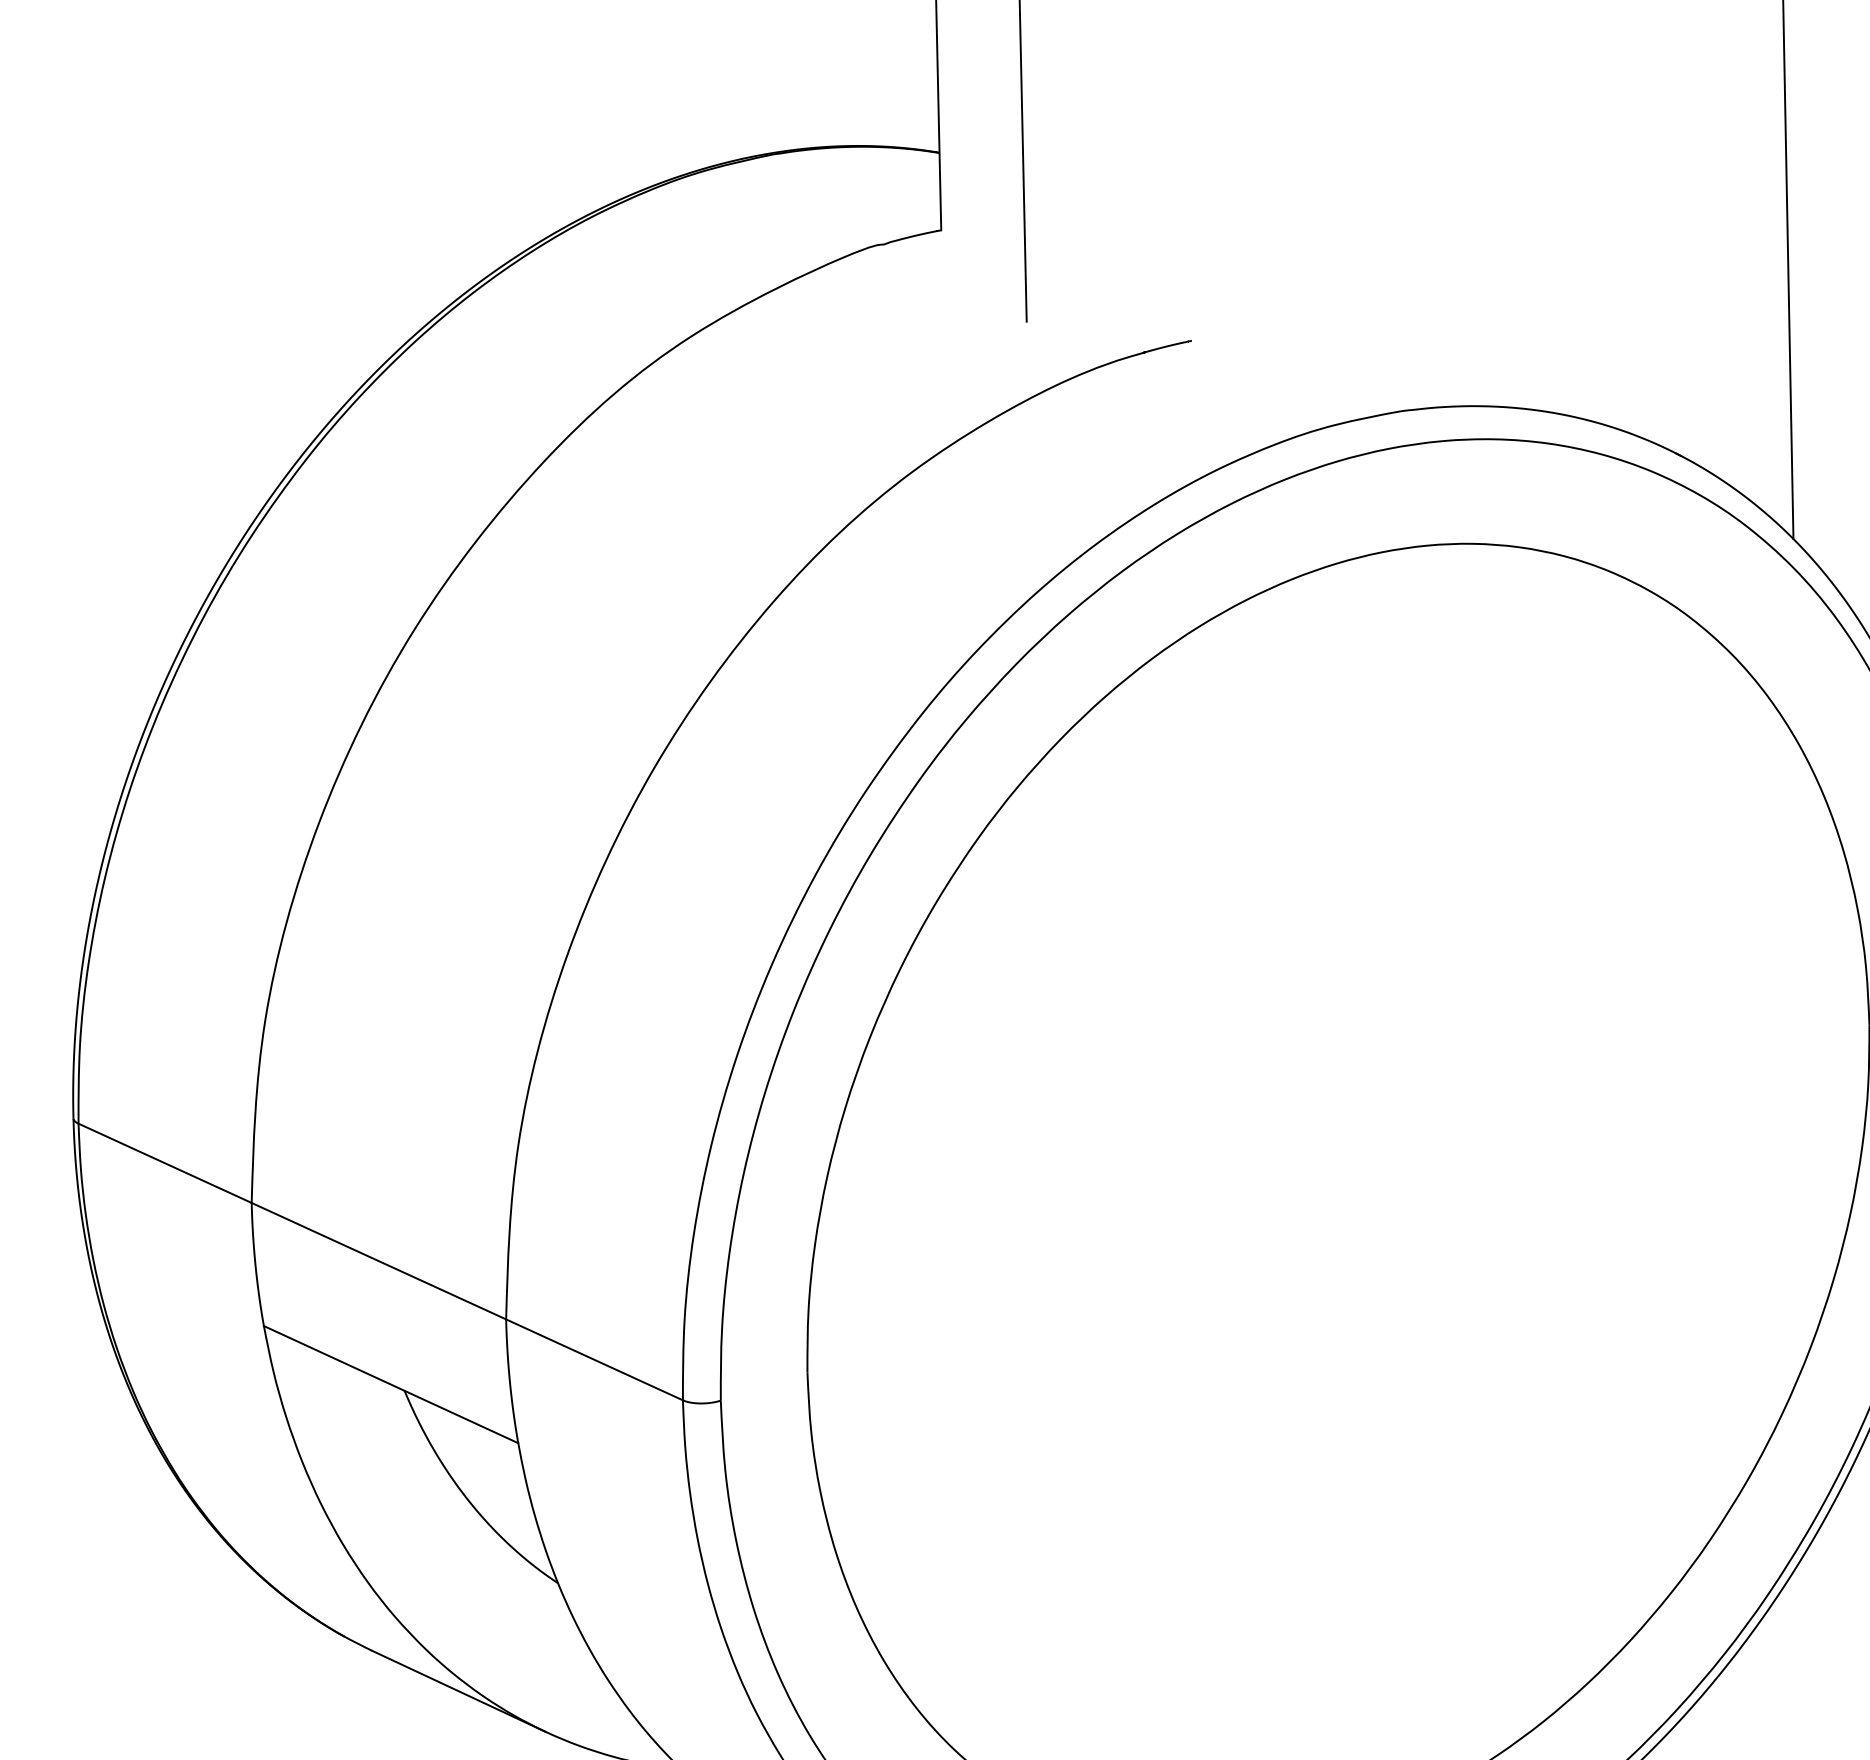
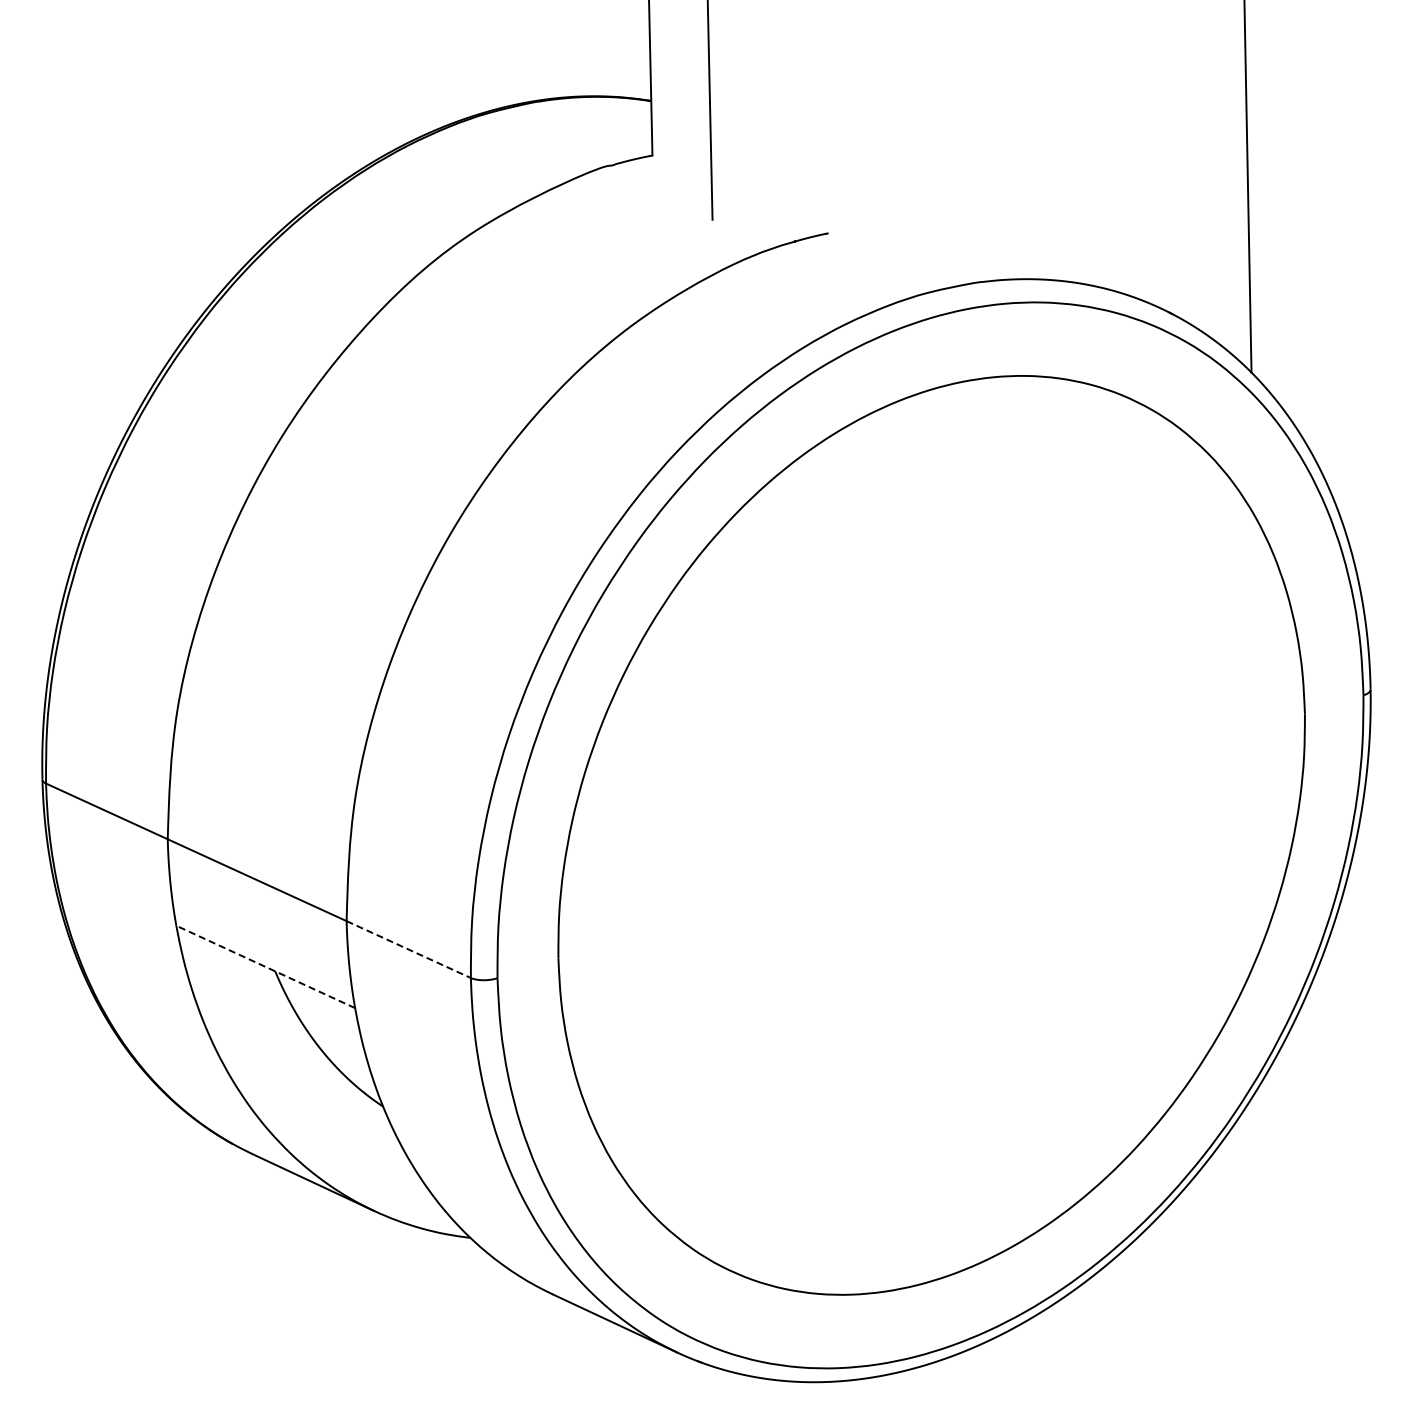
line: (595, 1359) -> (409, 949), solid -> dashed
line: (390, 1383) -> (265, 966), solid -> dashed

